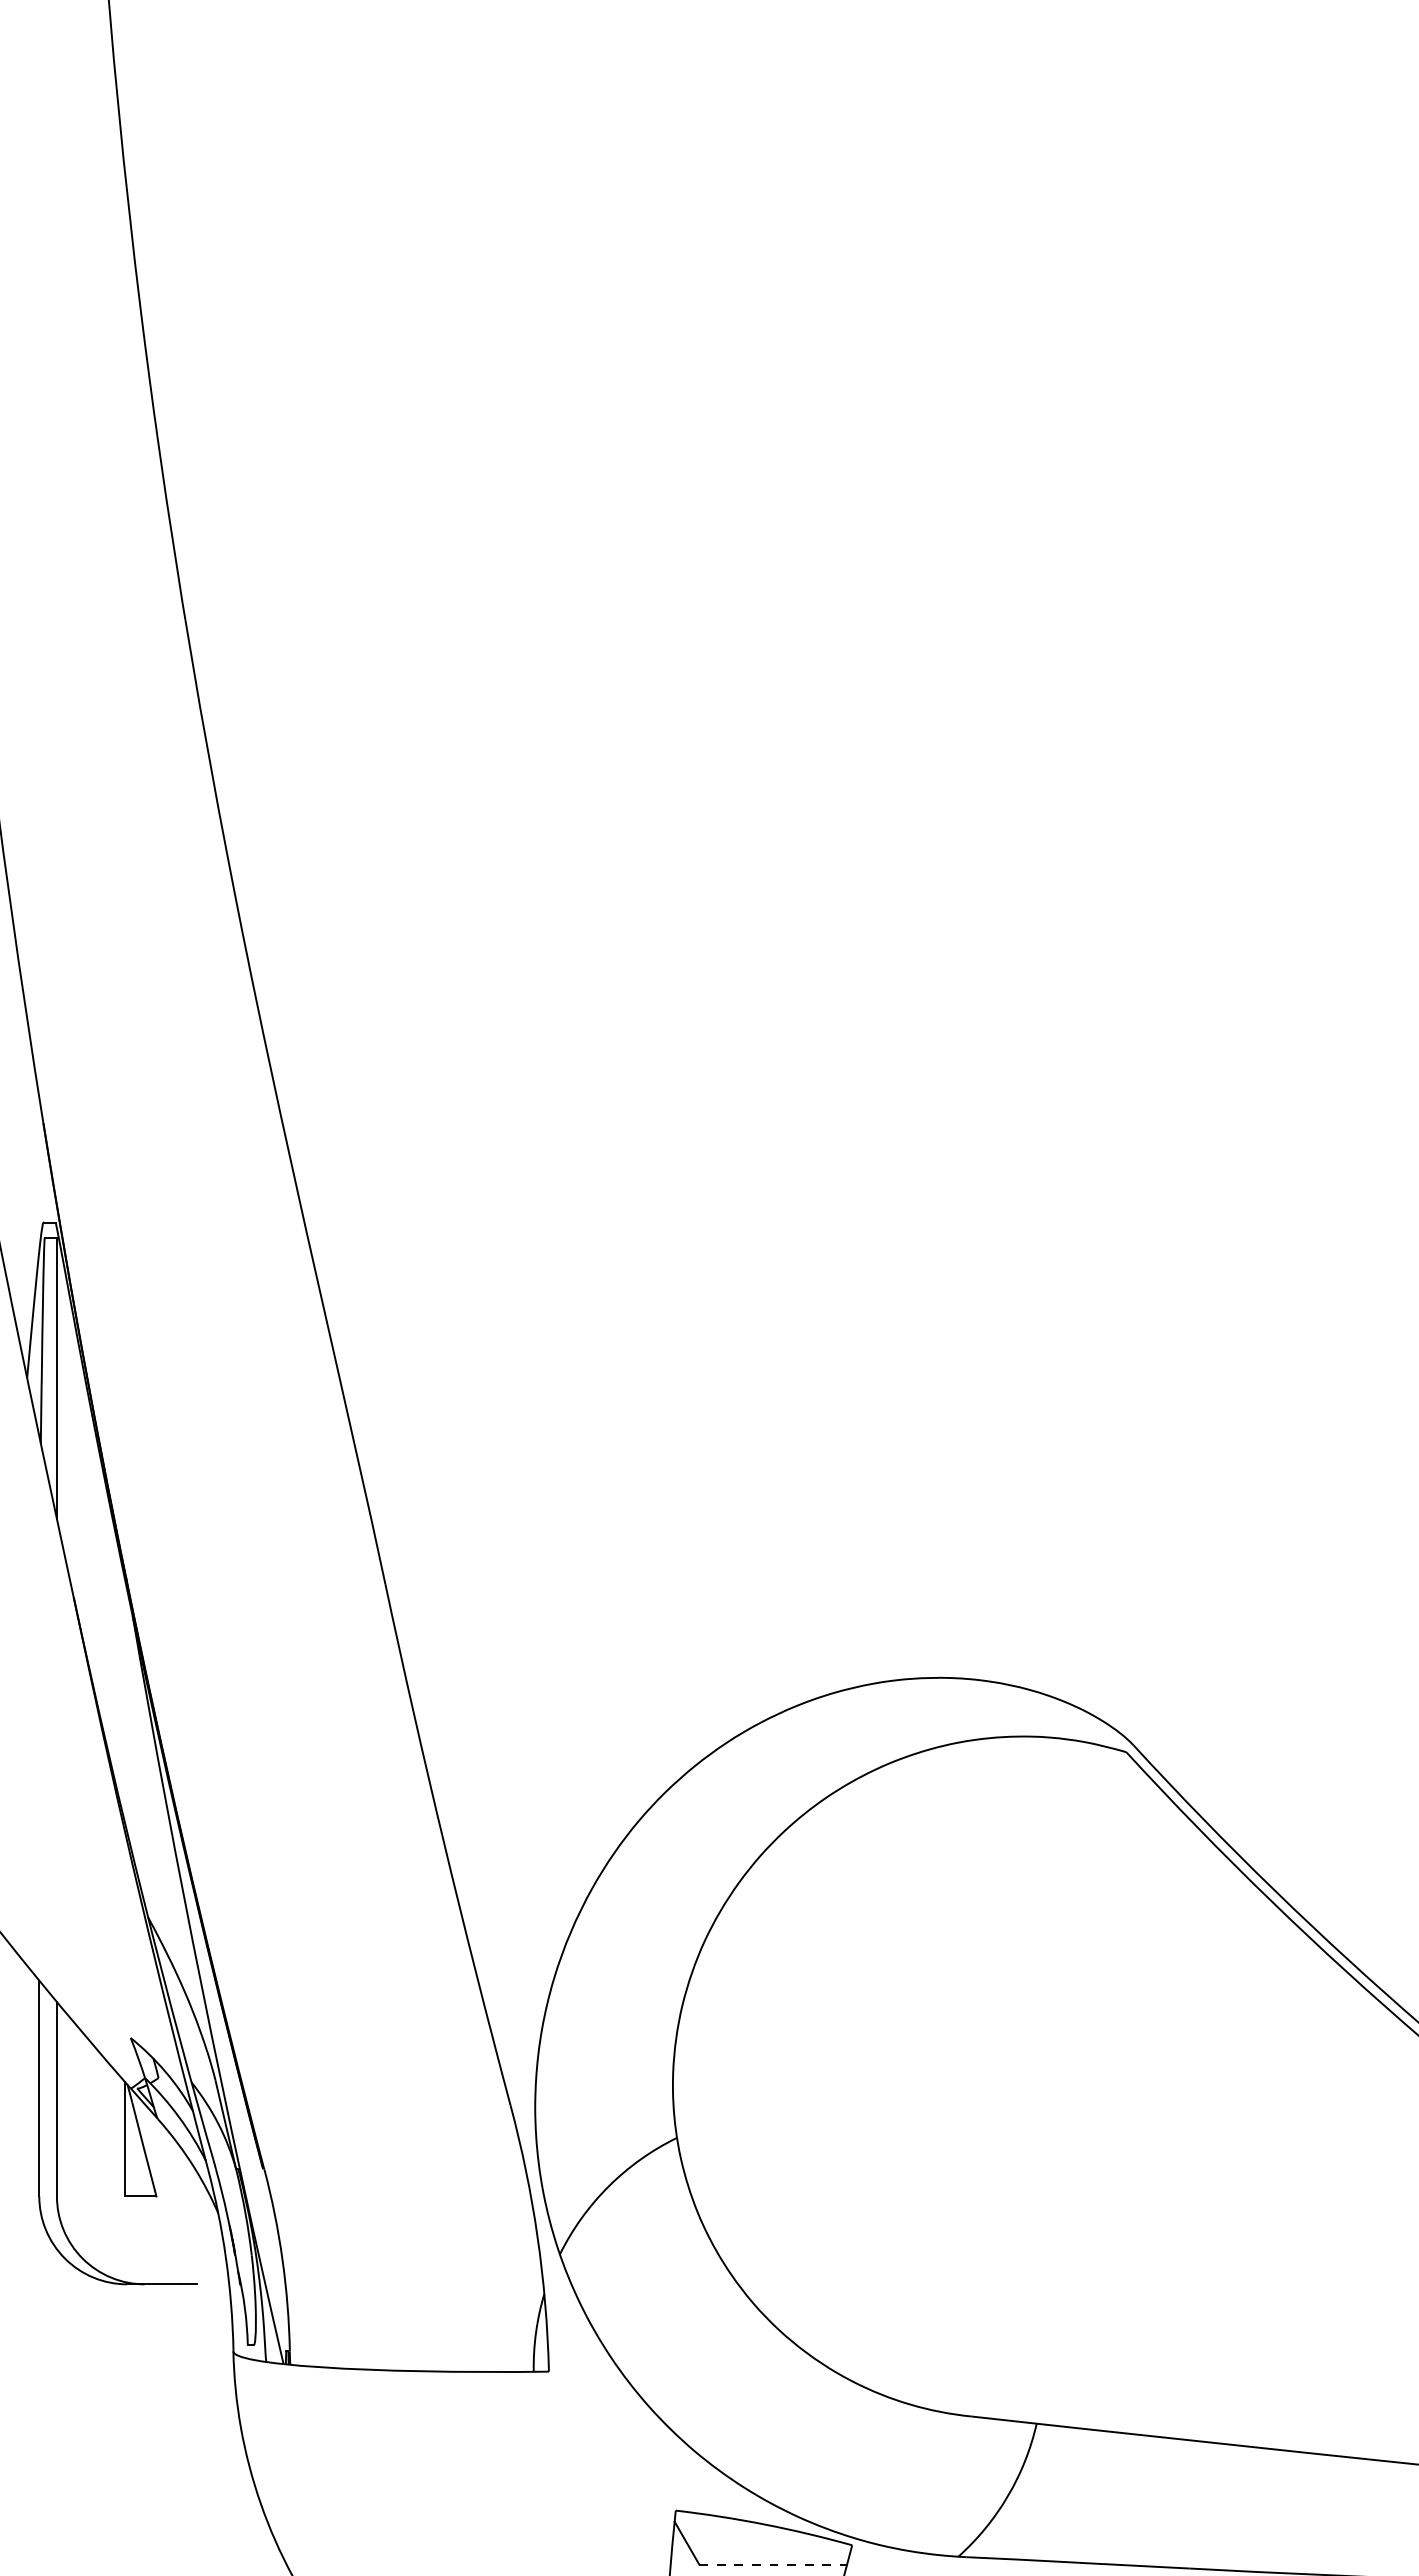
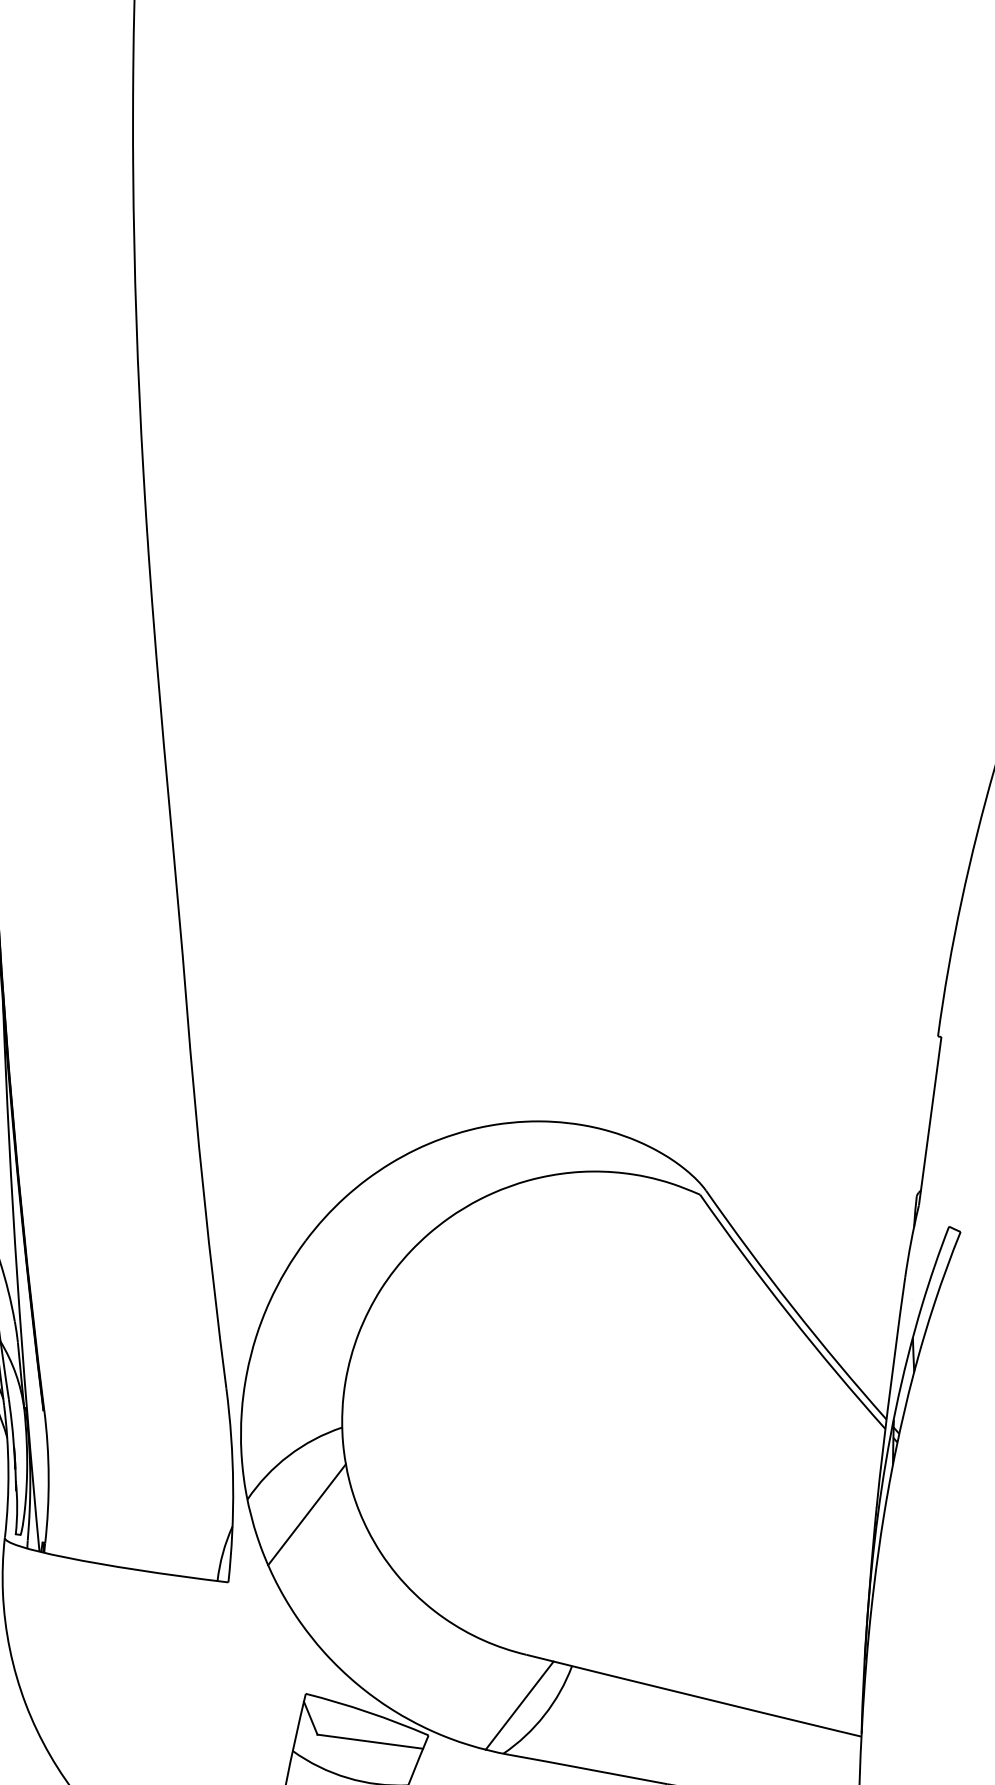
line: (644, 2263) -> (307, 1514), added
line: (971, 2487) -> (519, 1705), added
line: (773, 2564) -> (370, 1741), dashed -> solid

